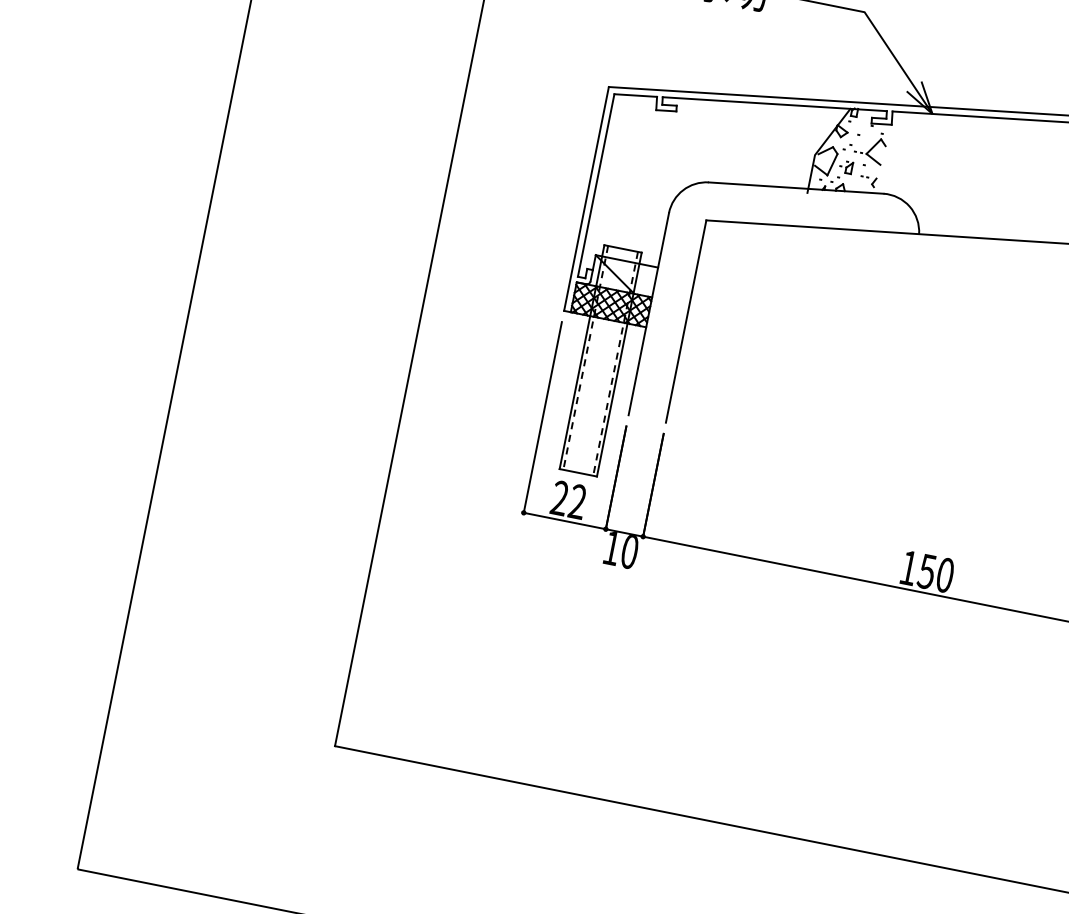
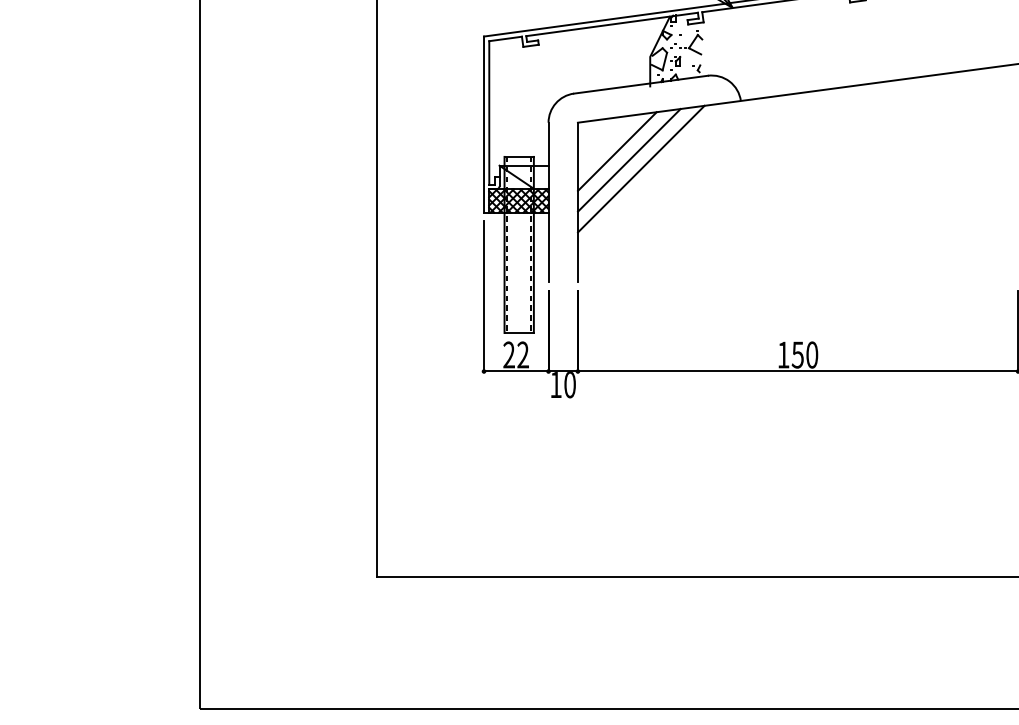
line: (749, 267) -> (617, 151), added
line: (762, 281) -> (629, 160), added
line: (775, 294) -> (641, 168), added

